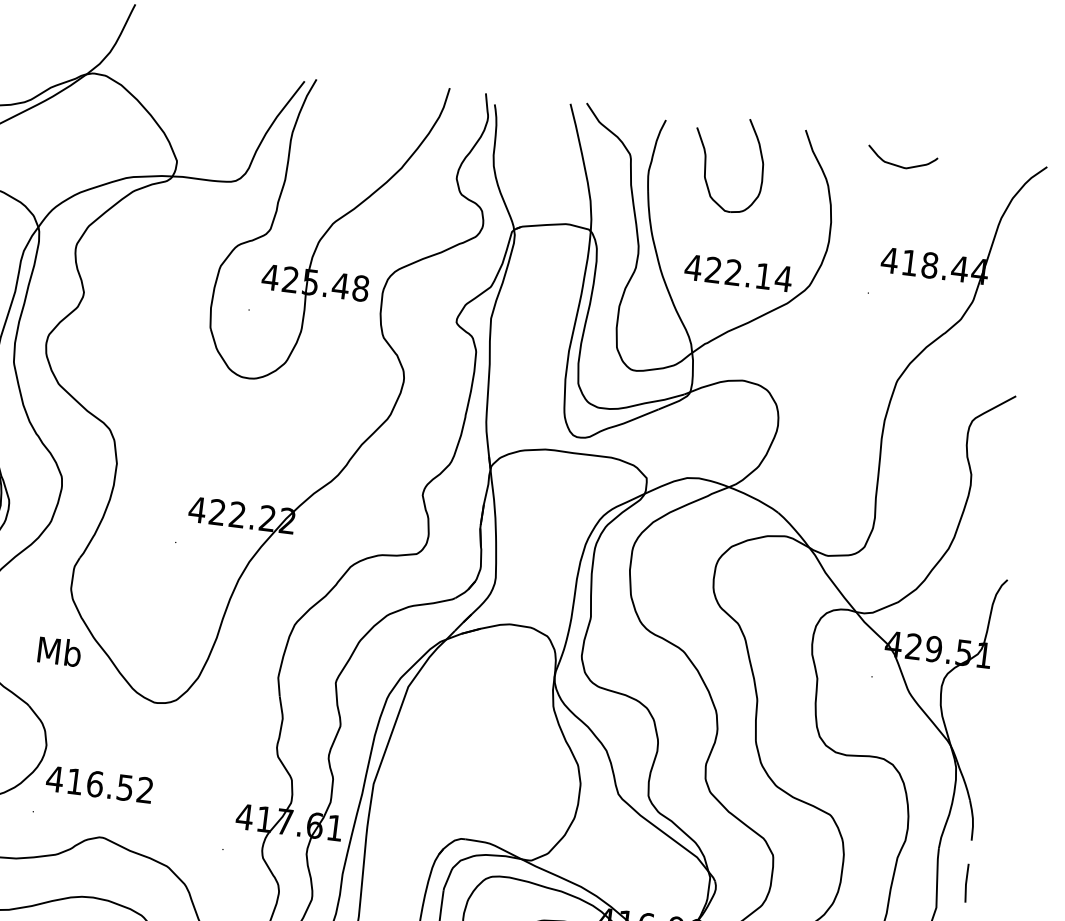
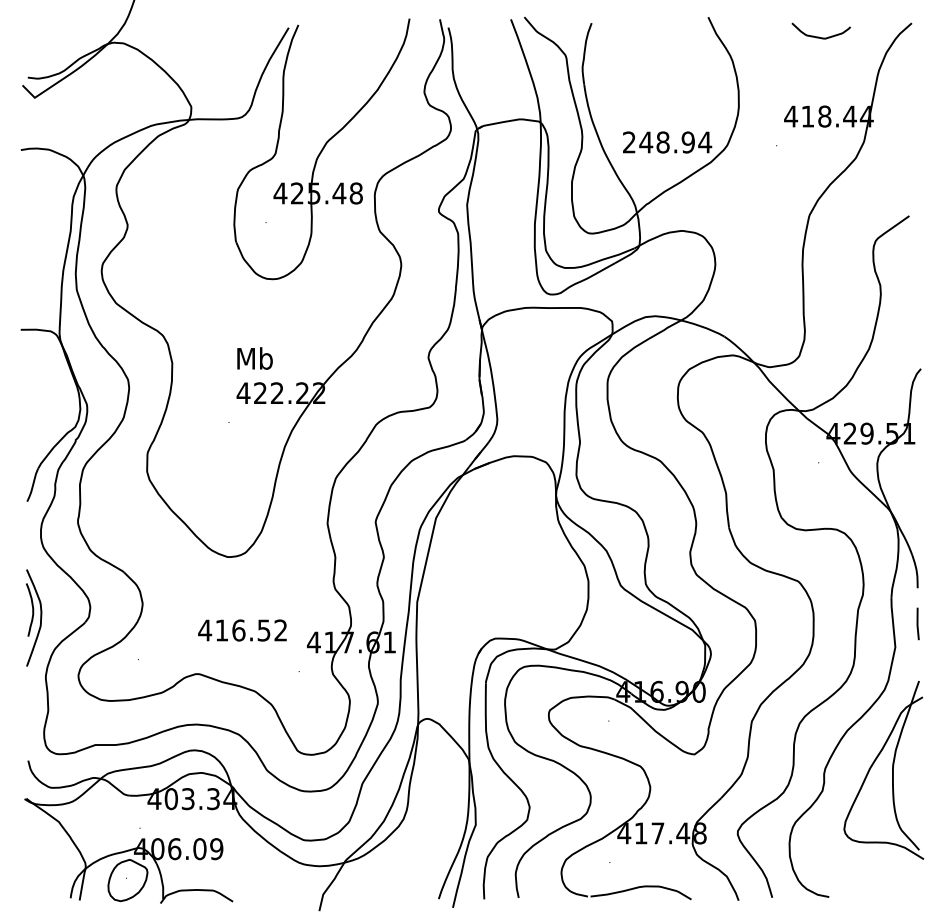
part: (706, 161) -> (629, 53), removed
curve: (899, 164) -> (819, 36), moved
text: (728, 271) -> (658, 142), 422.14 -> 248.94
text: (59, 651) -> (254, 358), moved
text: (99, 784) -> (242, 630), moved

